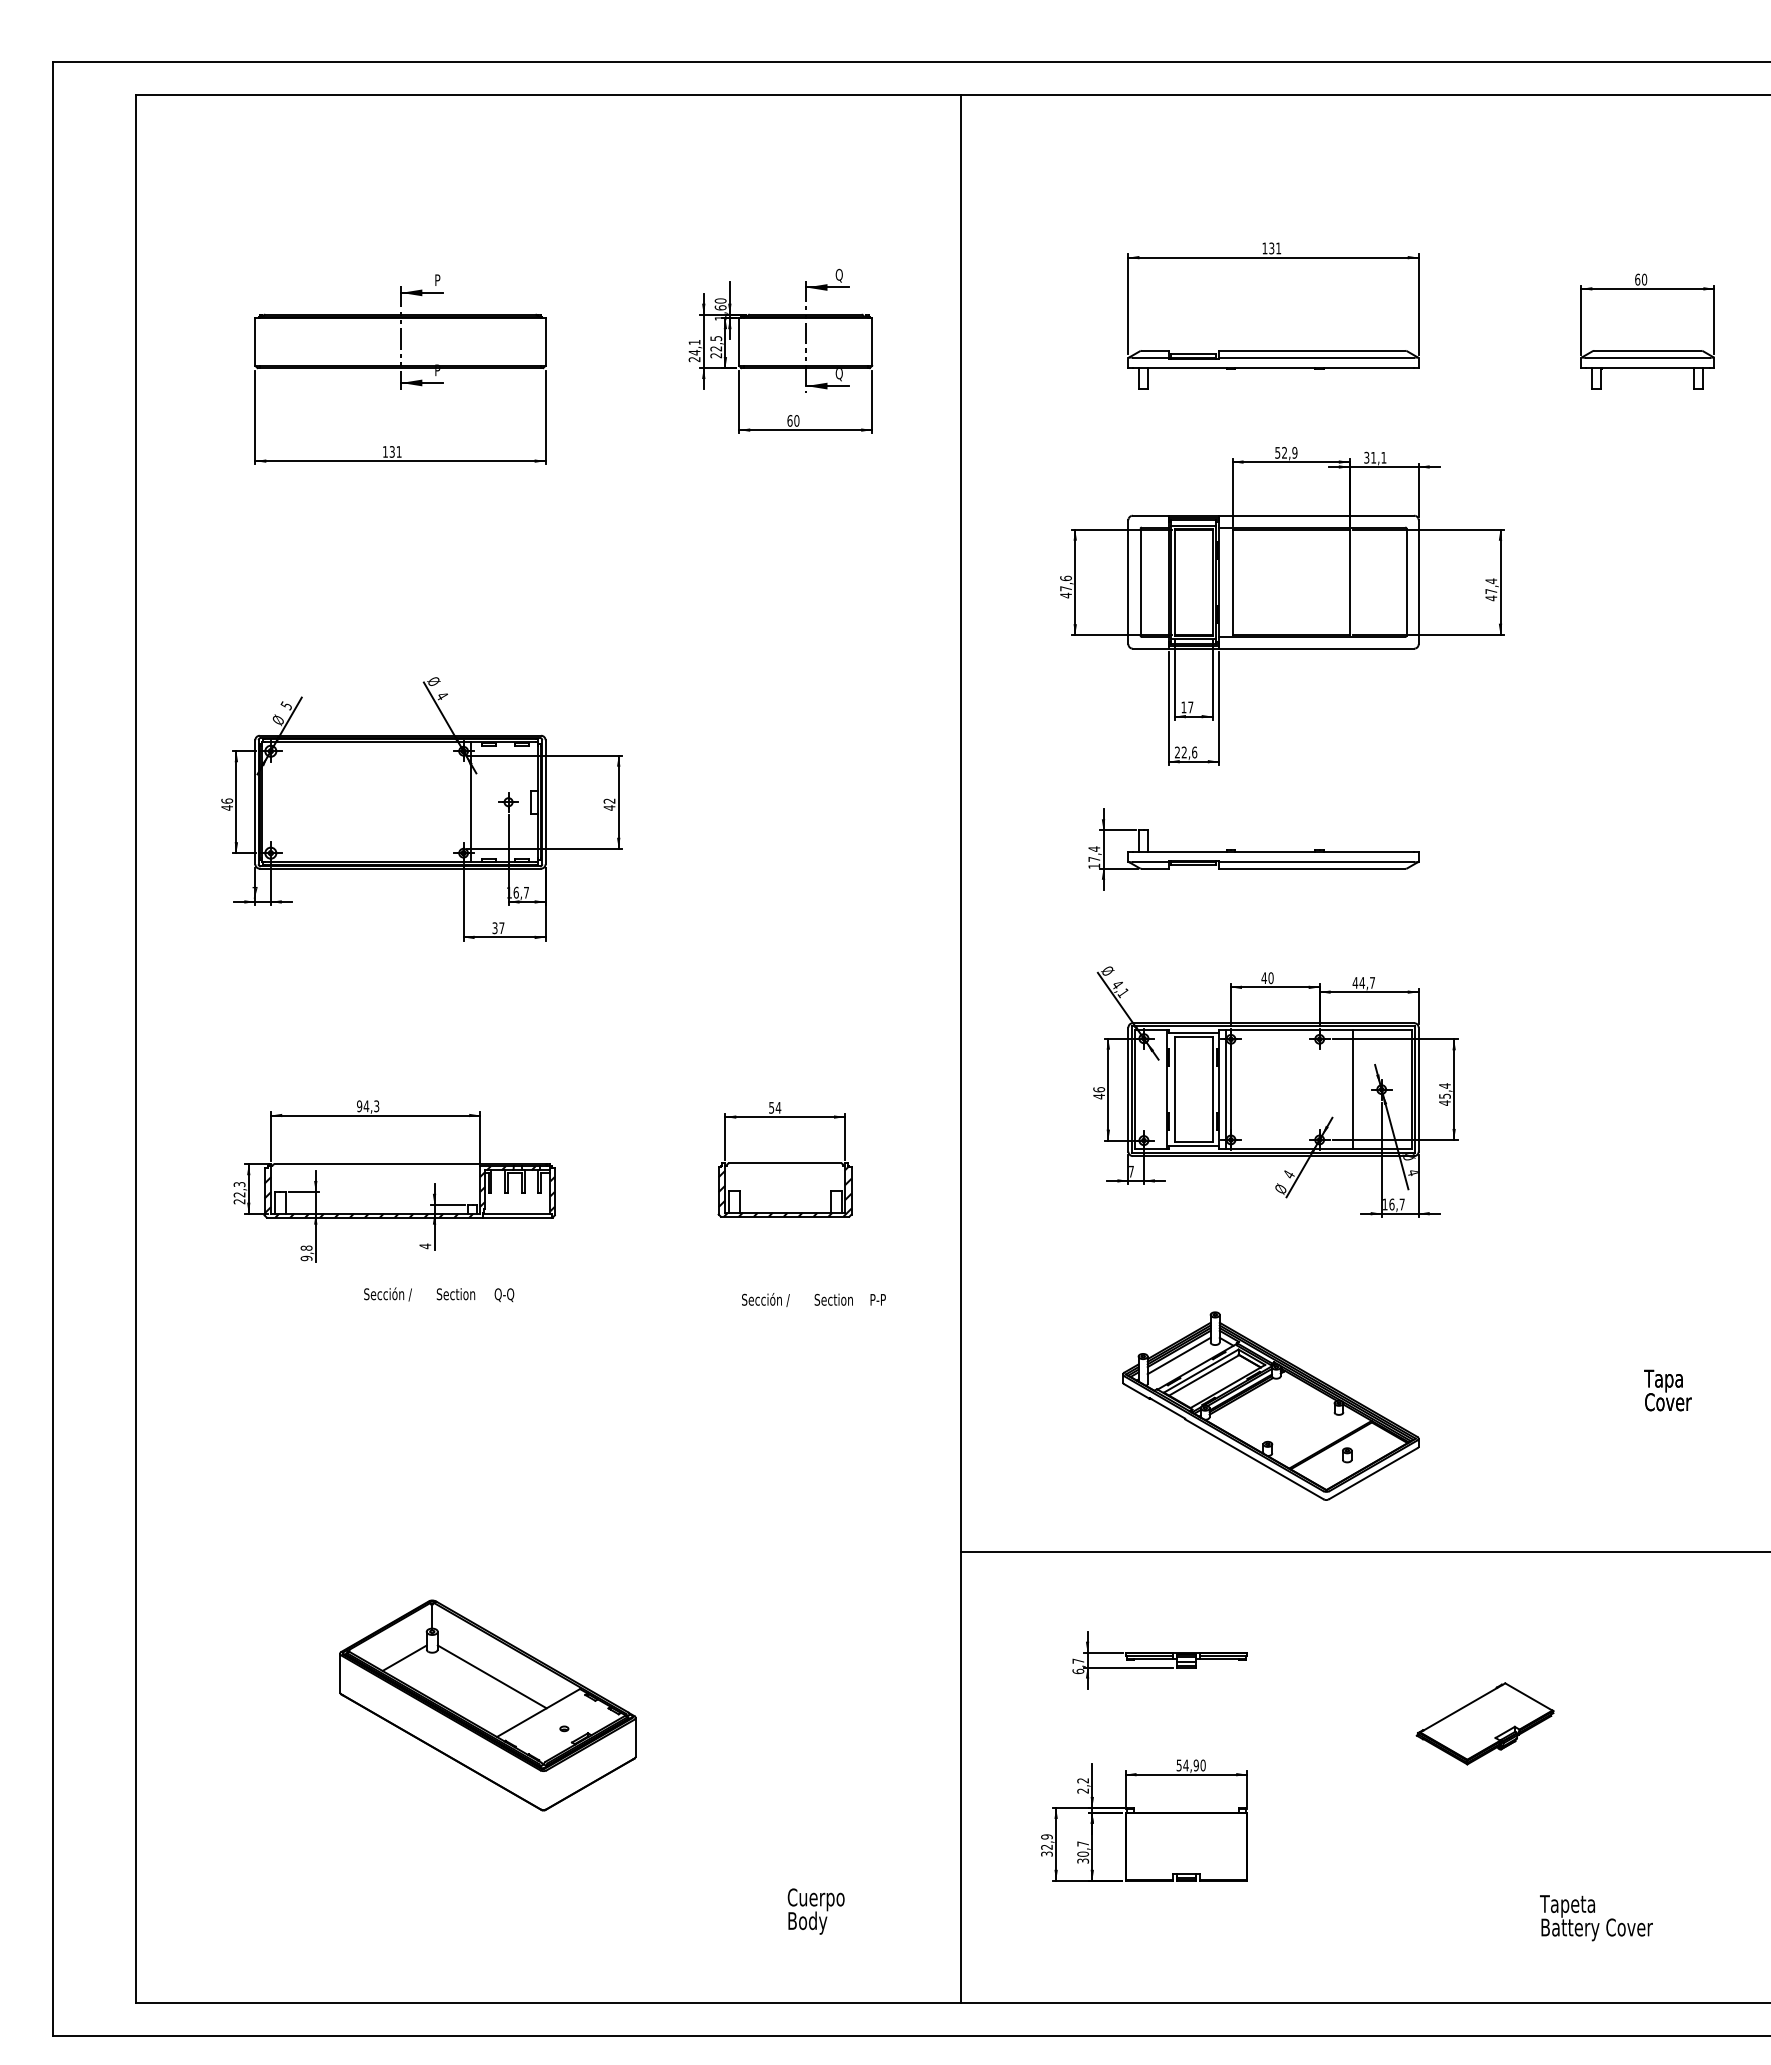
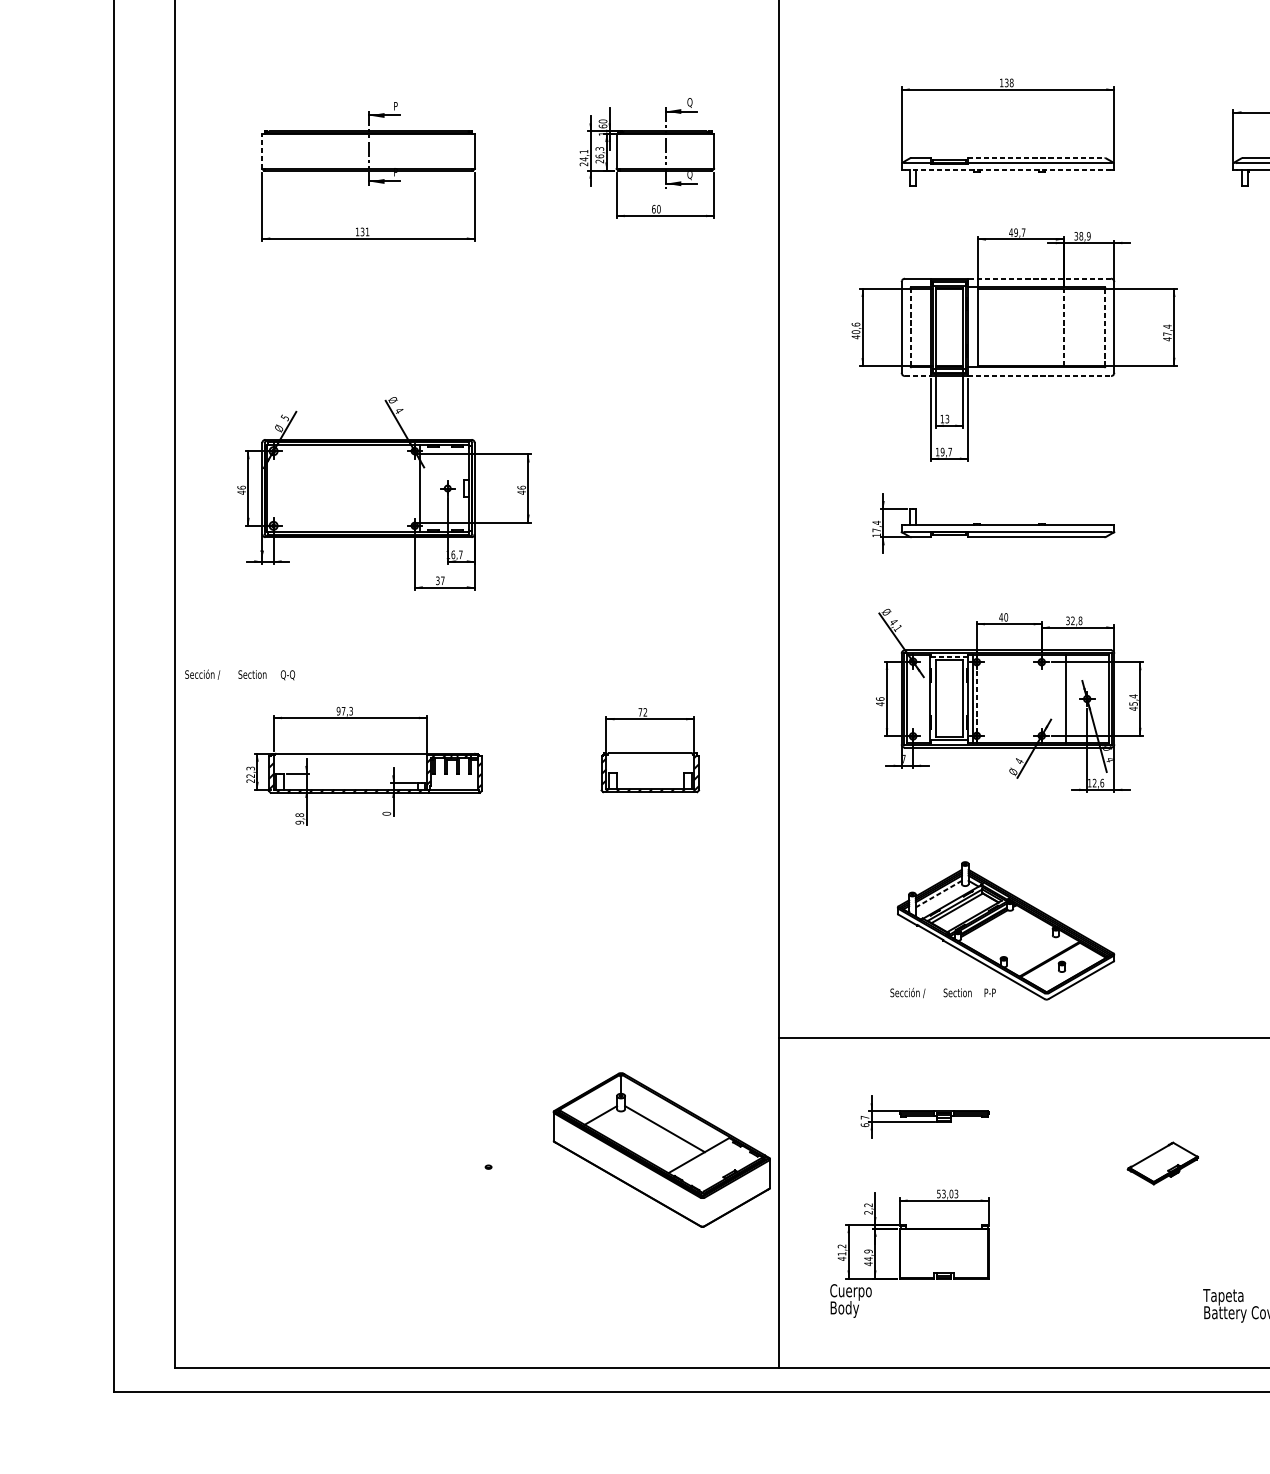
text: (1278, 248) -> (1011, 82), 131 -> 138
line: (255, 342) -> (262, 151), solid -> dashed
text: (716, 343) -> (600, 152), 22,5 -> 26,3
line: (1312, 350) -> (1036, 157), solid -> dashed
line: (1273, 367) -> (1007, 170), solid -> dashed
text: (1286, 452) -> (1017, 232), 52,9 -> 49,7
text: (1378, 457) -> (1084, 236), 31,1 -> 38,9
line: (1316, 515) -> (1039, 278), solid -> dashed
line: (1349, 581) -> (1063, 326), solid -> dashed
line: (1140, 582) -> (910, 327), solid -> dashed
line: (1406, 582) -> (1105, 327), solid -> dashed
text: (1065, 588) -> (855, 332), 47,6 -> 40,6
line: (1150, 648) -> (917, 375), solid -> dashed
line: (1316, 648) -> (1039, 375), solid -> dashed
text: (1190, 707) -> (947, 419), 17 -> 13
text: (1186, 752) -> (944, 452), 22,6 -> 19,7
text: (609, 800) -> (521, 487), 42 -> 46
text: (1363, 982) -> (1073, 620), 44,7 -> 32,8
line: (1193, 1032) -> (949, 657), solid -> dashed
line: (1231, 1089) -> (977, 698), solid -> dashed
text: (366, 1106) -> (343, 711), 94,3 -> 97,3
text: (775, 1107) -> (643, 712), 54 -> 72
text: (1396, 1204) -> (1098, 783), 16,7 -> 12,6
text: (425, 1246) -> (386, 813), 4 -> 0
text: (439, 1294) -> (240, 674), moved
text: (813, 1299) -> (942, 992), moved
line: (1178, 1356) -> (938, 894), solid -> dashed
part: (487, 1705) -> (661, 1150), moved
part: (1484, 1723) -> (1162, 1163), size x0.7
text: (1194, 1765) -> (950, 1194), 54,90 -> 53,03
text: (1046, 1845) -> (841, 1252), 32,9 -> 41,2
text: (1083, 1852) -> (868, 1257), 30,7 -> 44,9
text: (815, 1911) -> (850, 1300), moved

